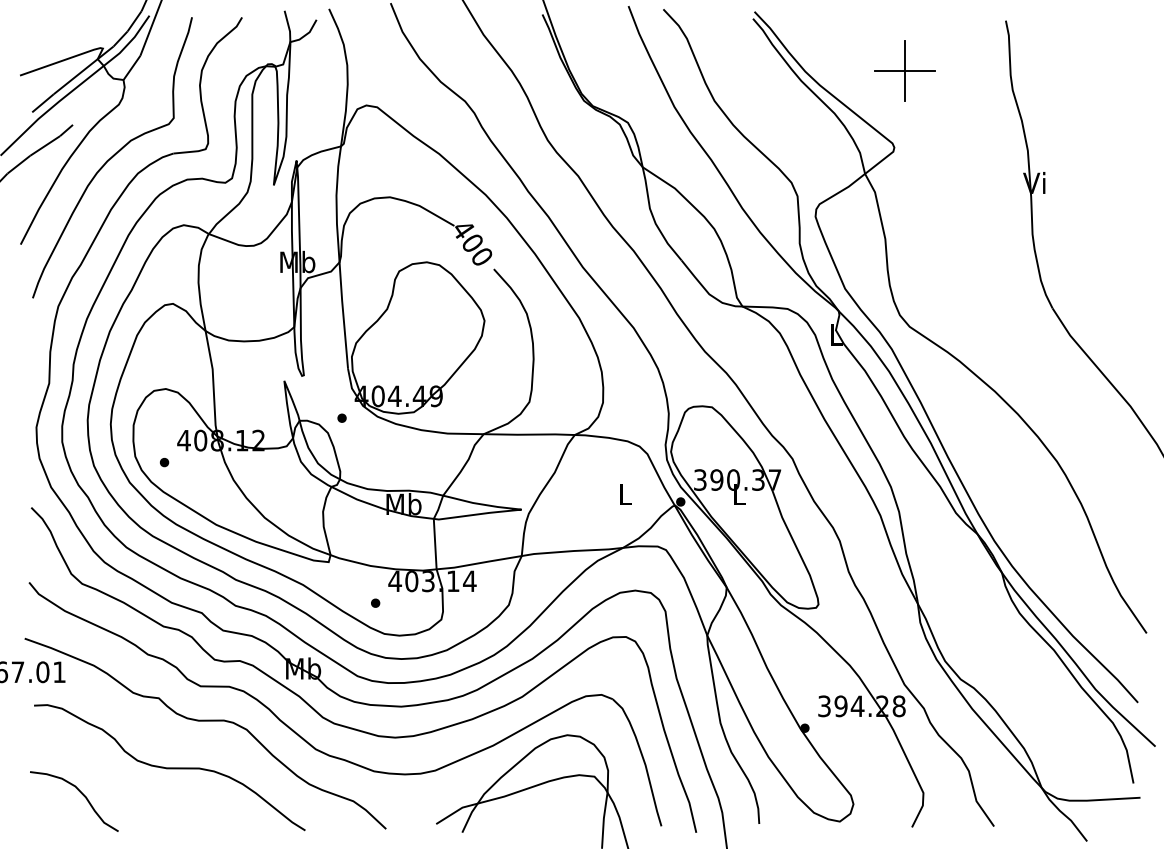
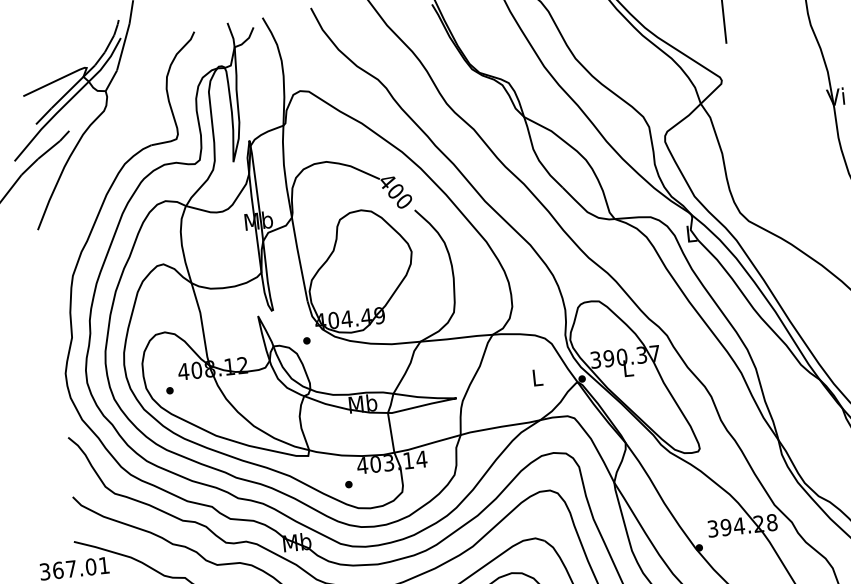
line: (904, 70) -> (723, 18), removed
curve: (112, 157) -> (103, 153), removed

